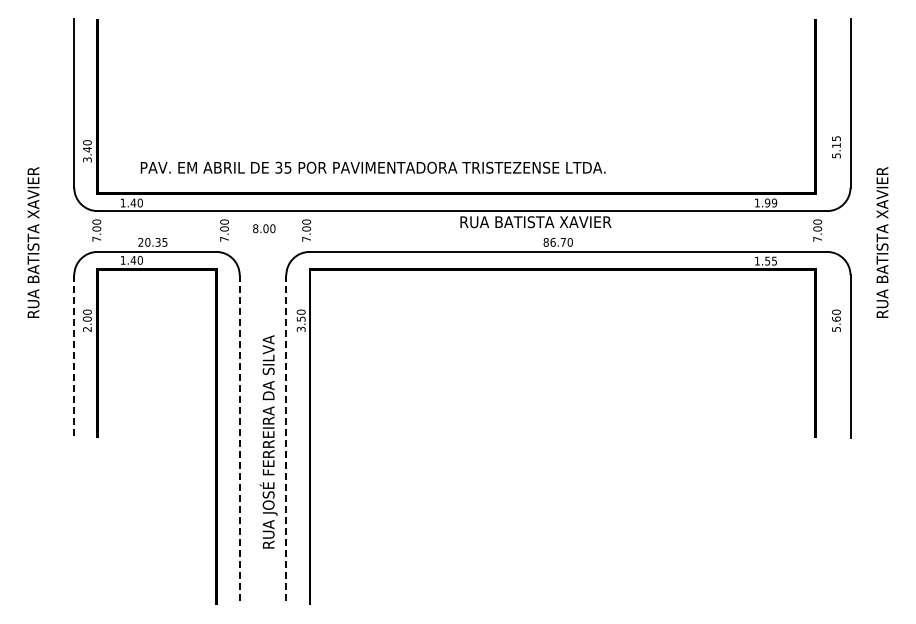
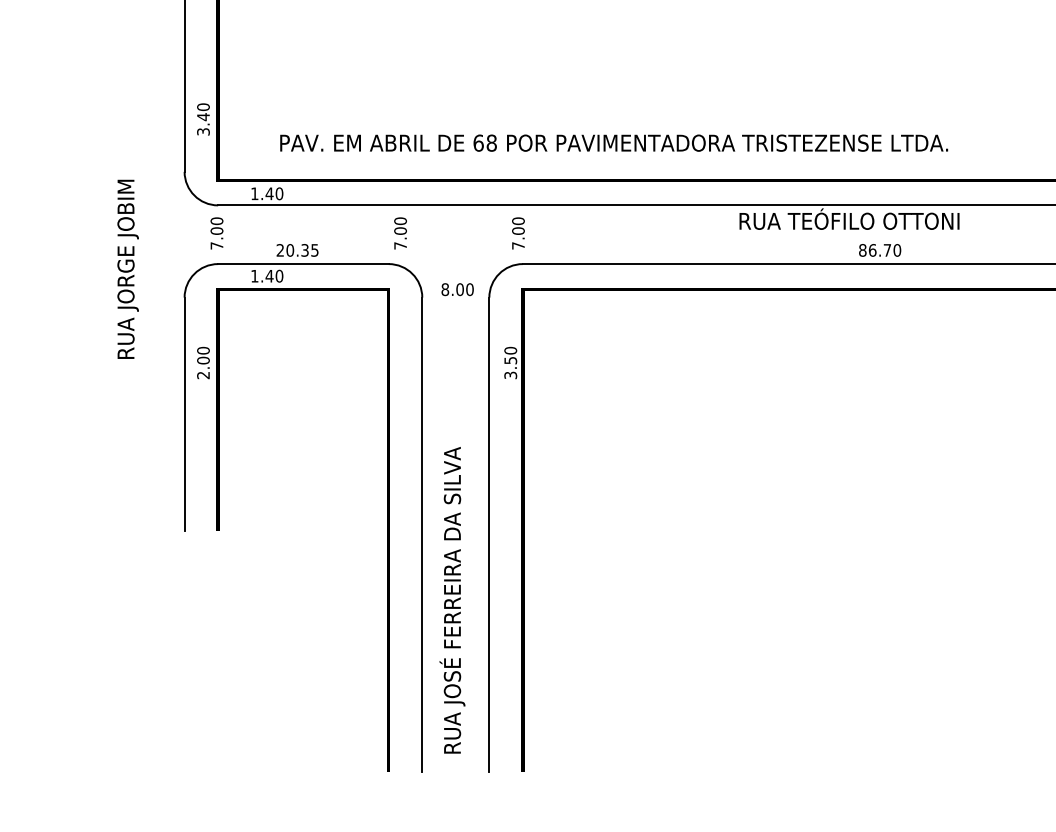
text: (283, 167) -> (485, 142), 35 -> 68
text: (553, 220) -> (873, 218), RUA BATISTA XAVIER -> RUA TEÓFILO OTTONI
text: (34, 226) -> (127, 227), RUA BATISTA XAVIER -> RUA JORGE JOBIM
text: (264, 228) -> (457, 289), moved
line: (74, 357) -> (184, 415), dashed -> solid
line: (239, 440) -> (422, 535), dashed -> solid
line: (286, 440) -> (489, 535), dashed -> solid
text: (268, 441) -> (452, 599), moved

